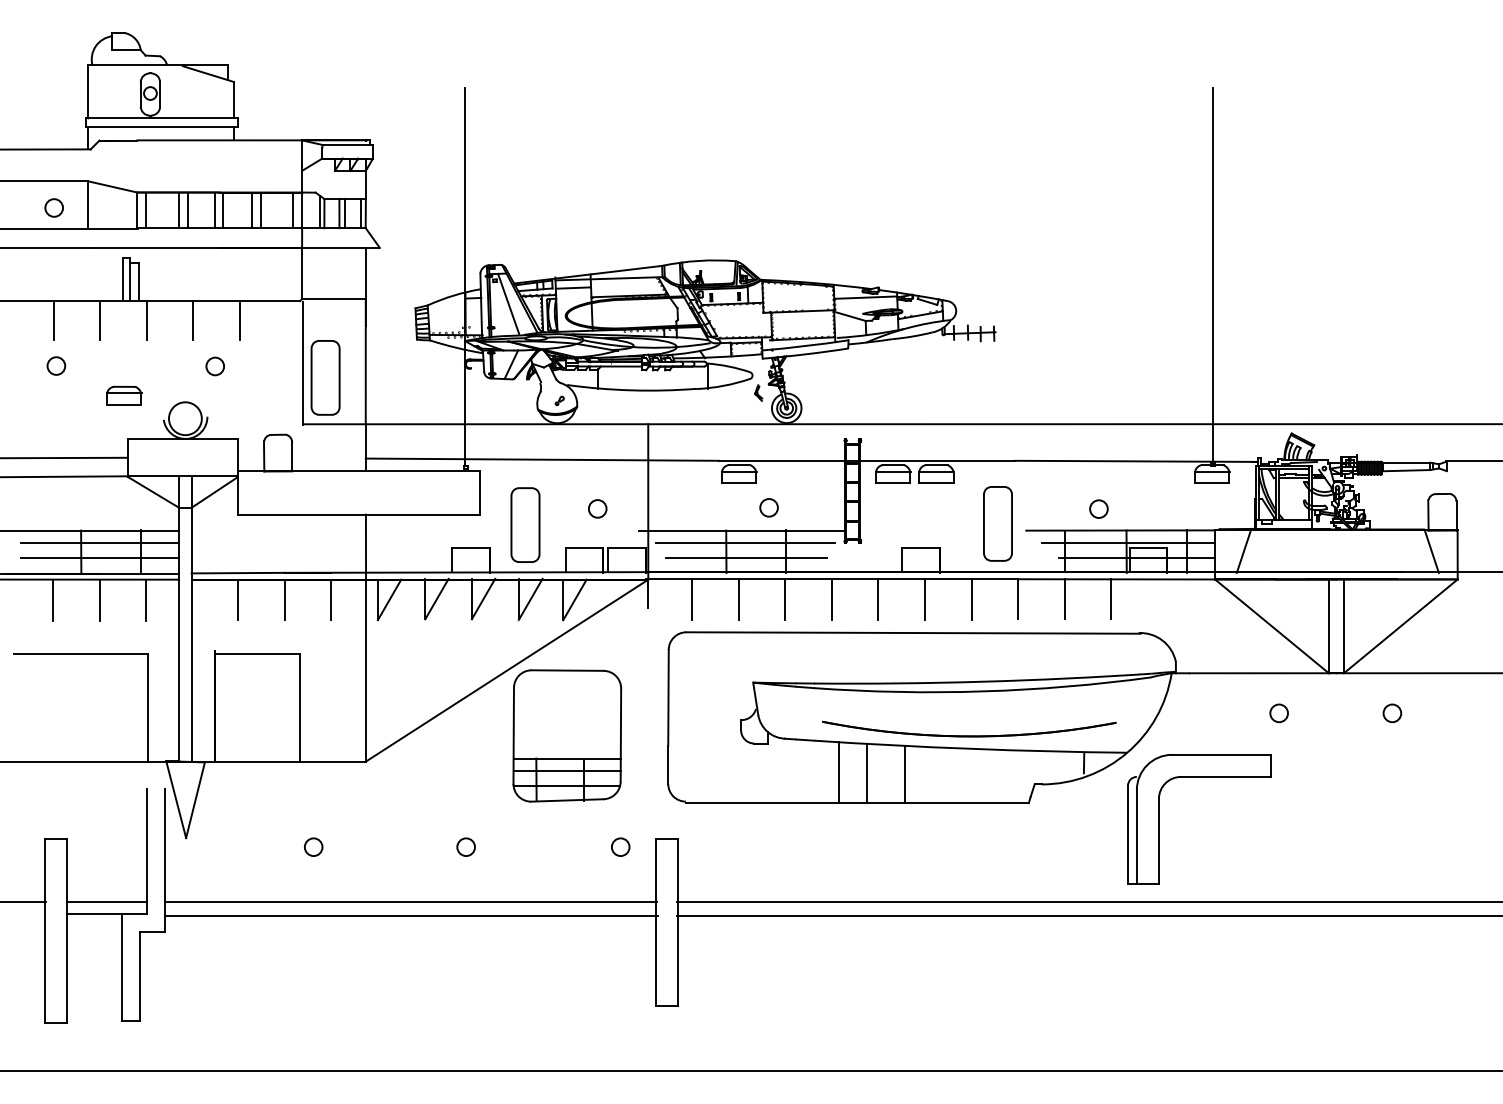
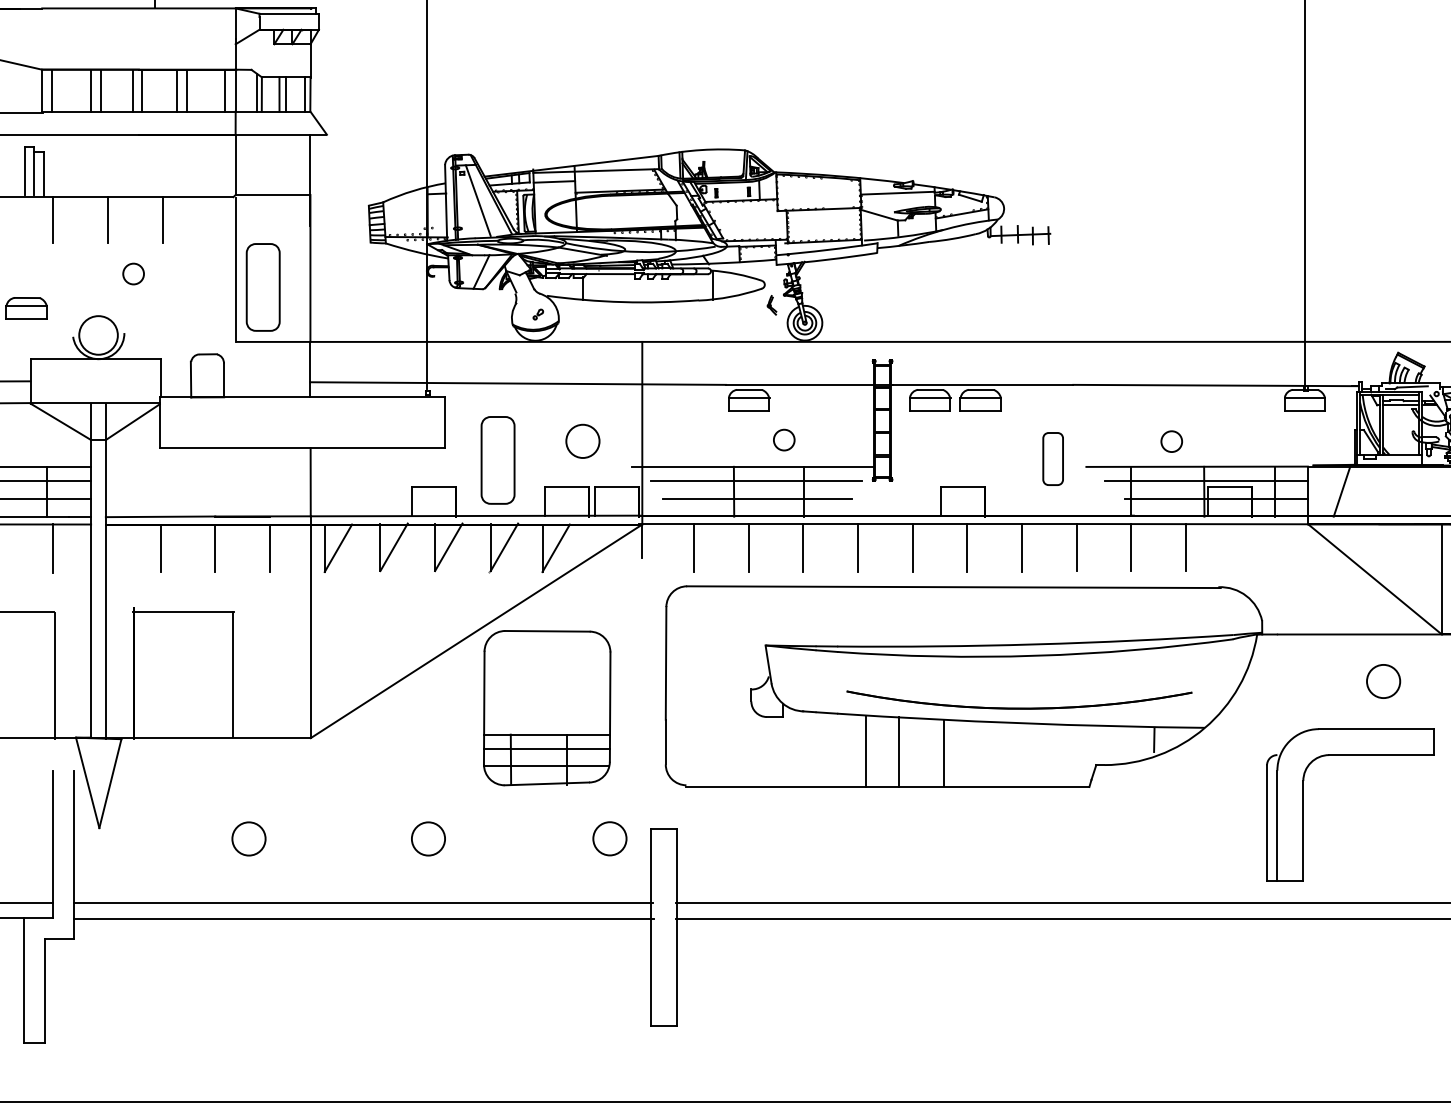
circle: (597, 508) -> (582, 440), size x1.6
part: (997, 523) -> (1052, 458), size x0.6
circle: (1278, 713) -> (1382, 681), size x1.6
part: (1159, 819) -> (1303, 805), moved
circle: (313, 846) -> (249, 837), size x1.6
circle: (465, 846) -> (427, 837), size x1.6
circle: (620, 847) -> (609, 839), size x1.6

